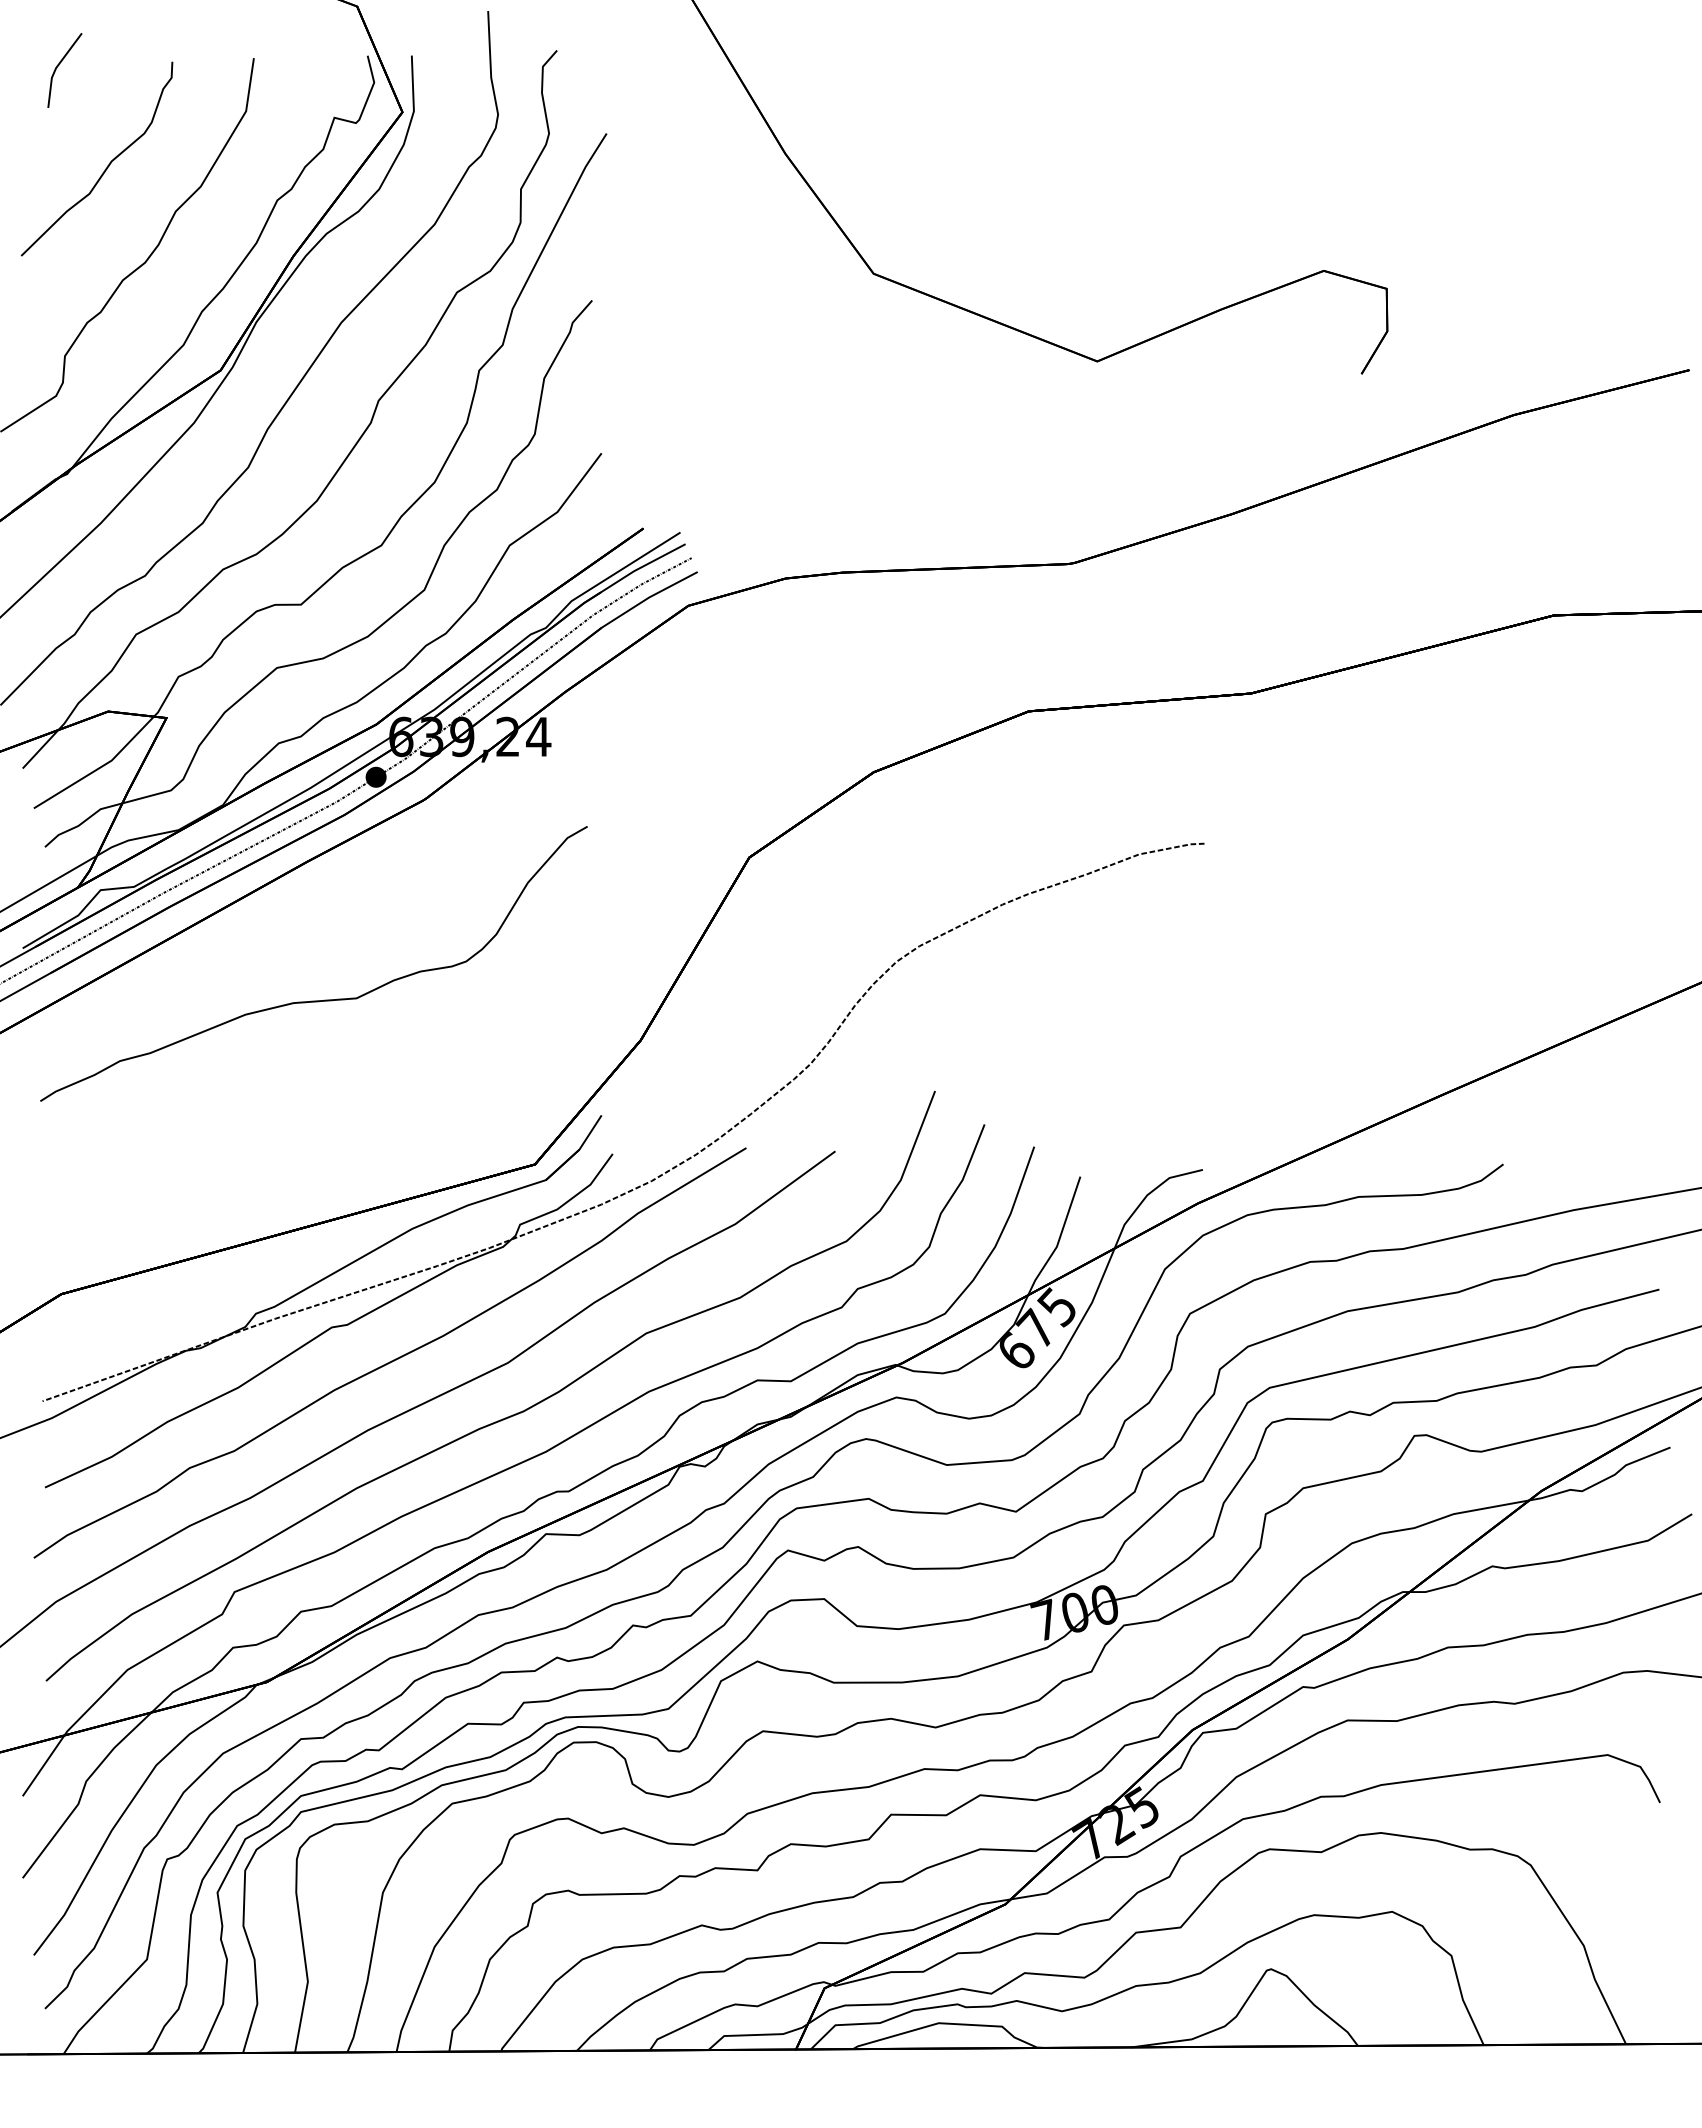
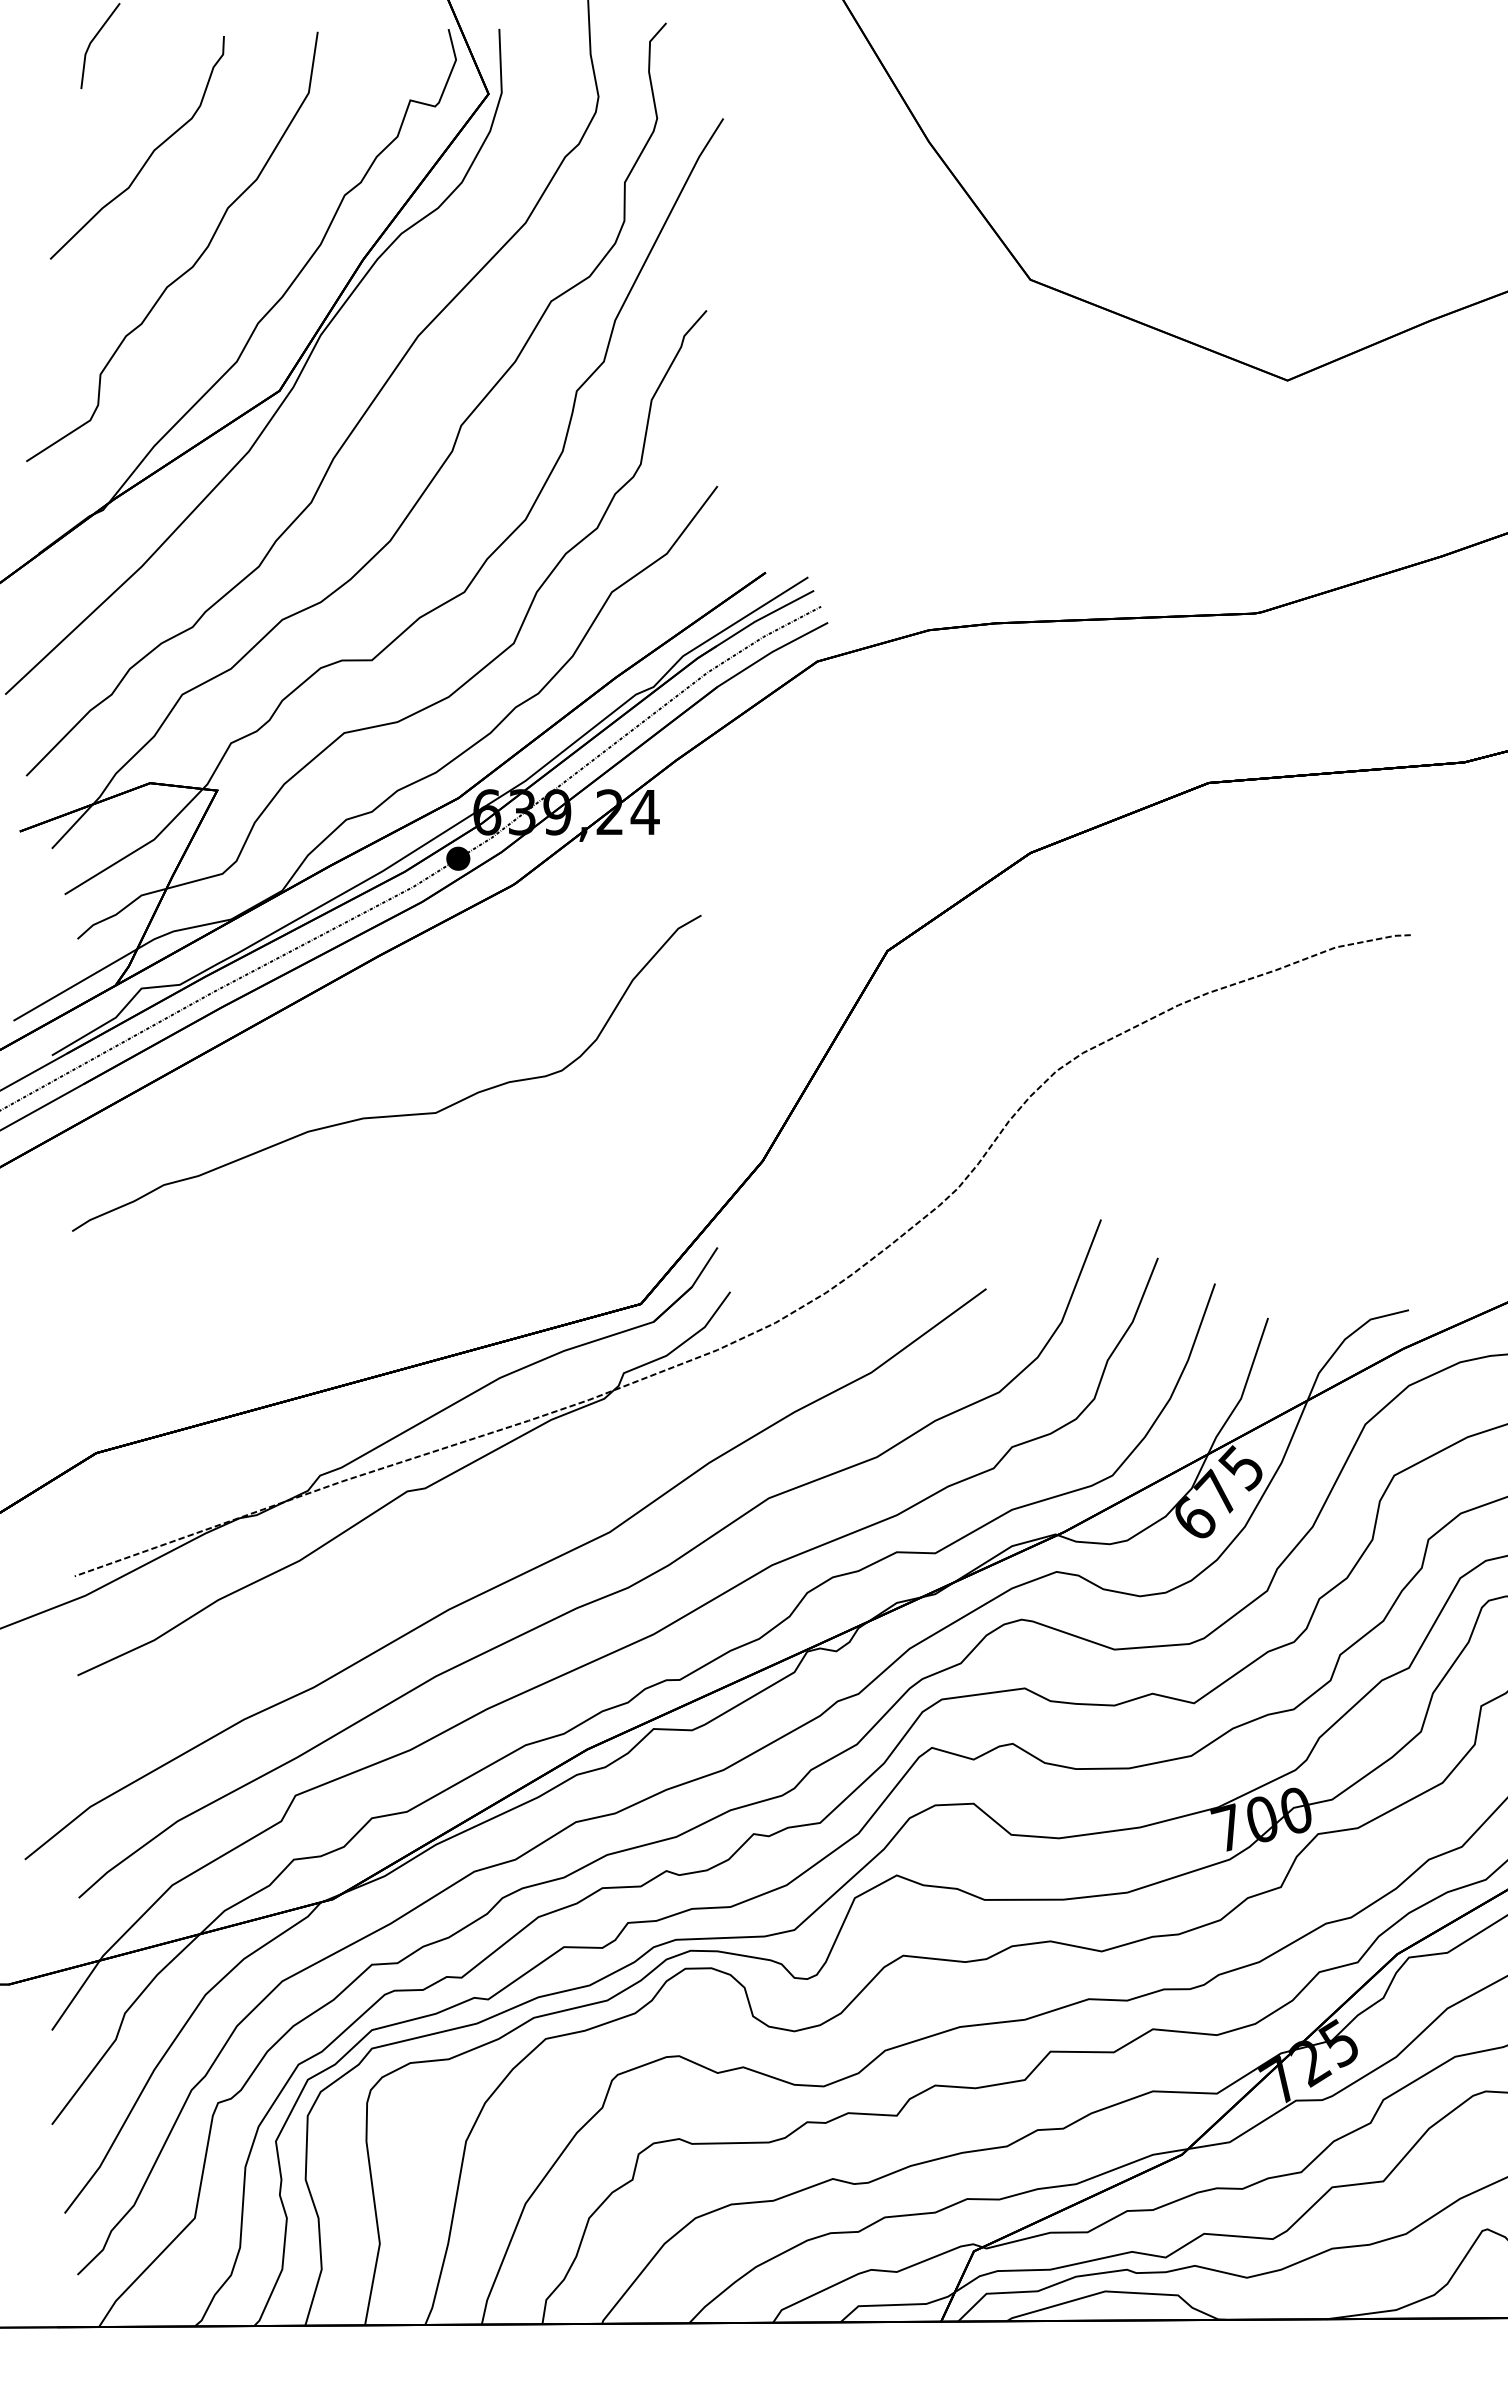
part: (393, 1359) -> (478, 1528), removed

